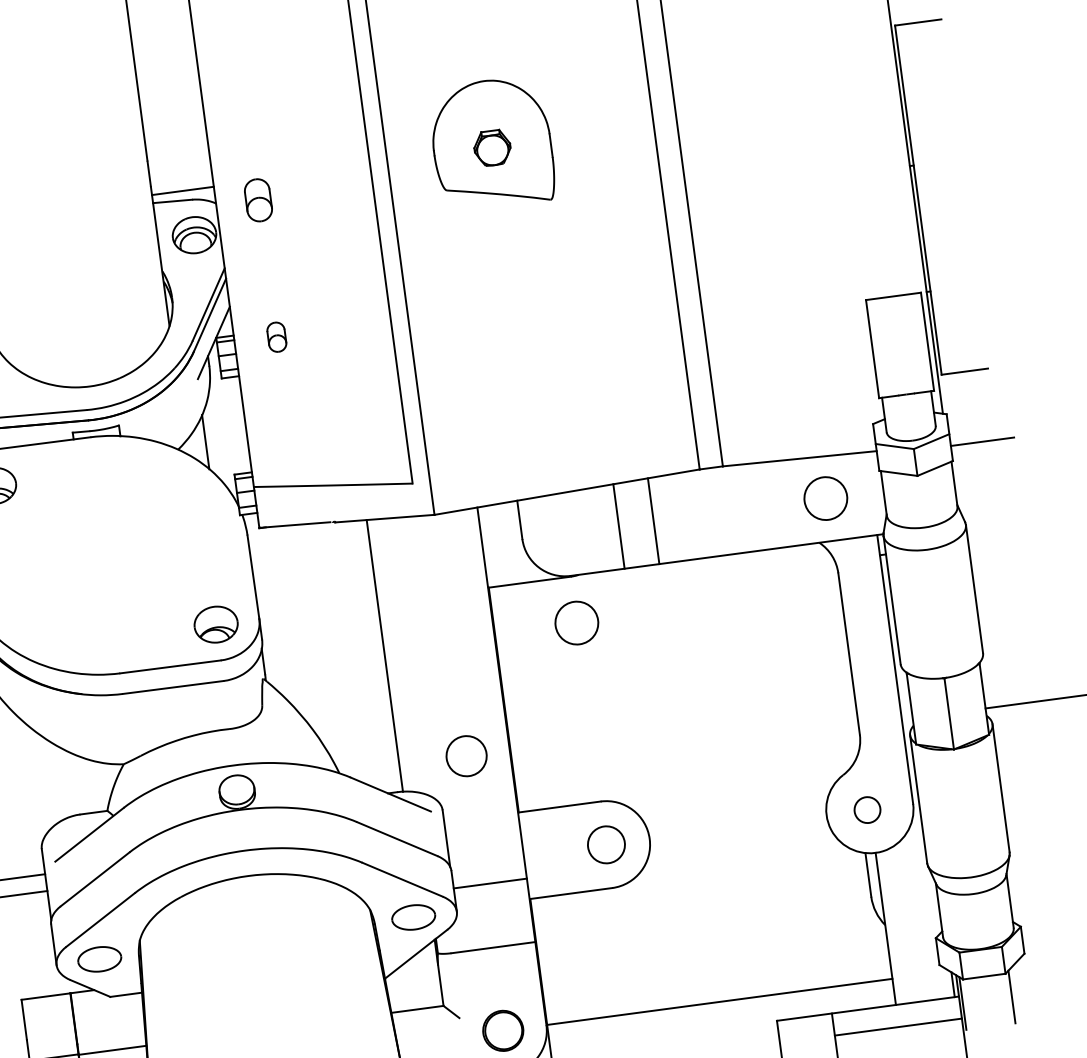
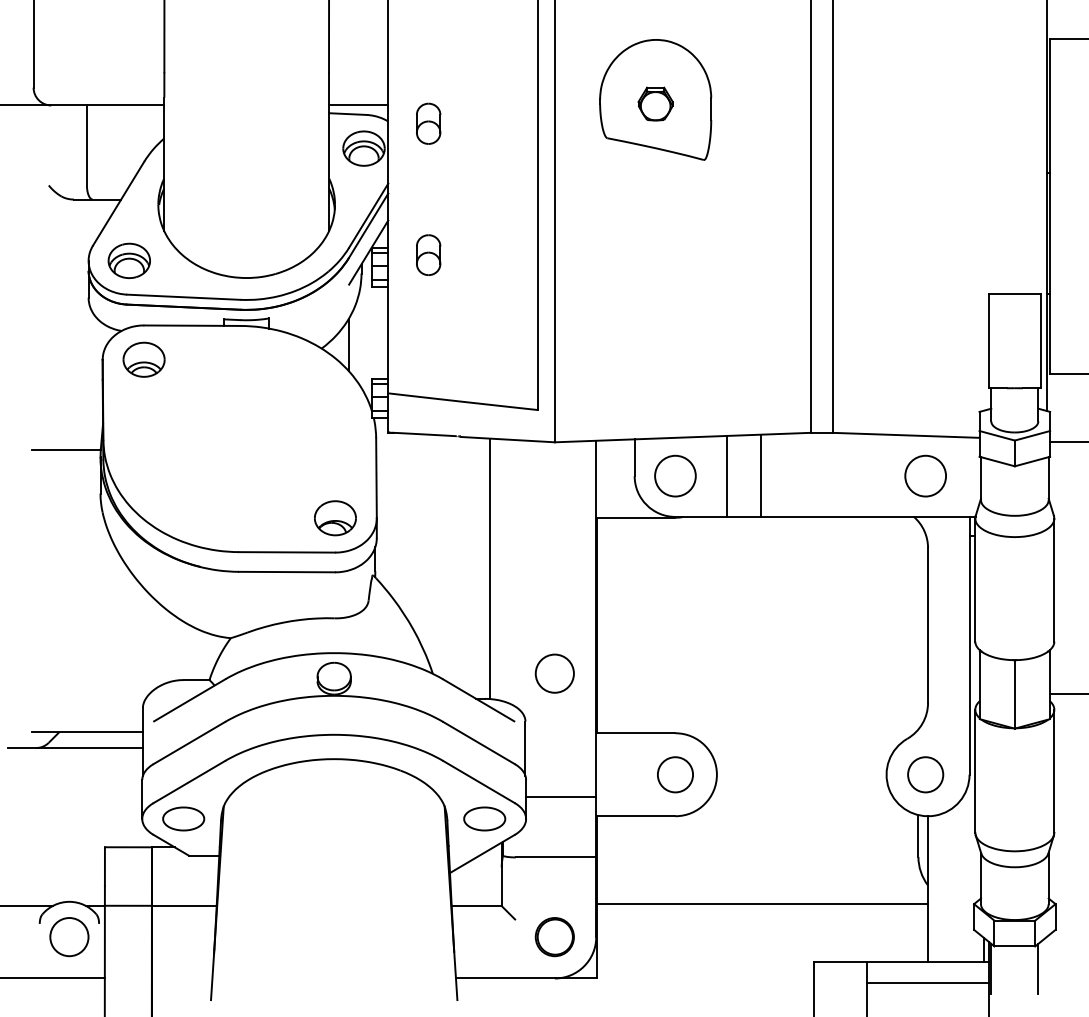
part: (276, 336) -> (428, 254), size x1.43
circle: (576, 622) -> (675, 475), moved
circle: (867, 809) -> (925, 774), size x1.43
line: (719, 1002) -> (762, 904), moved

